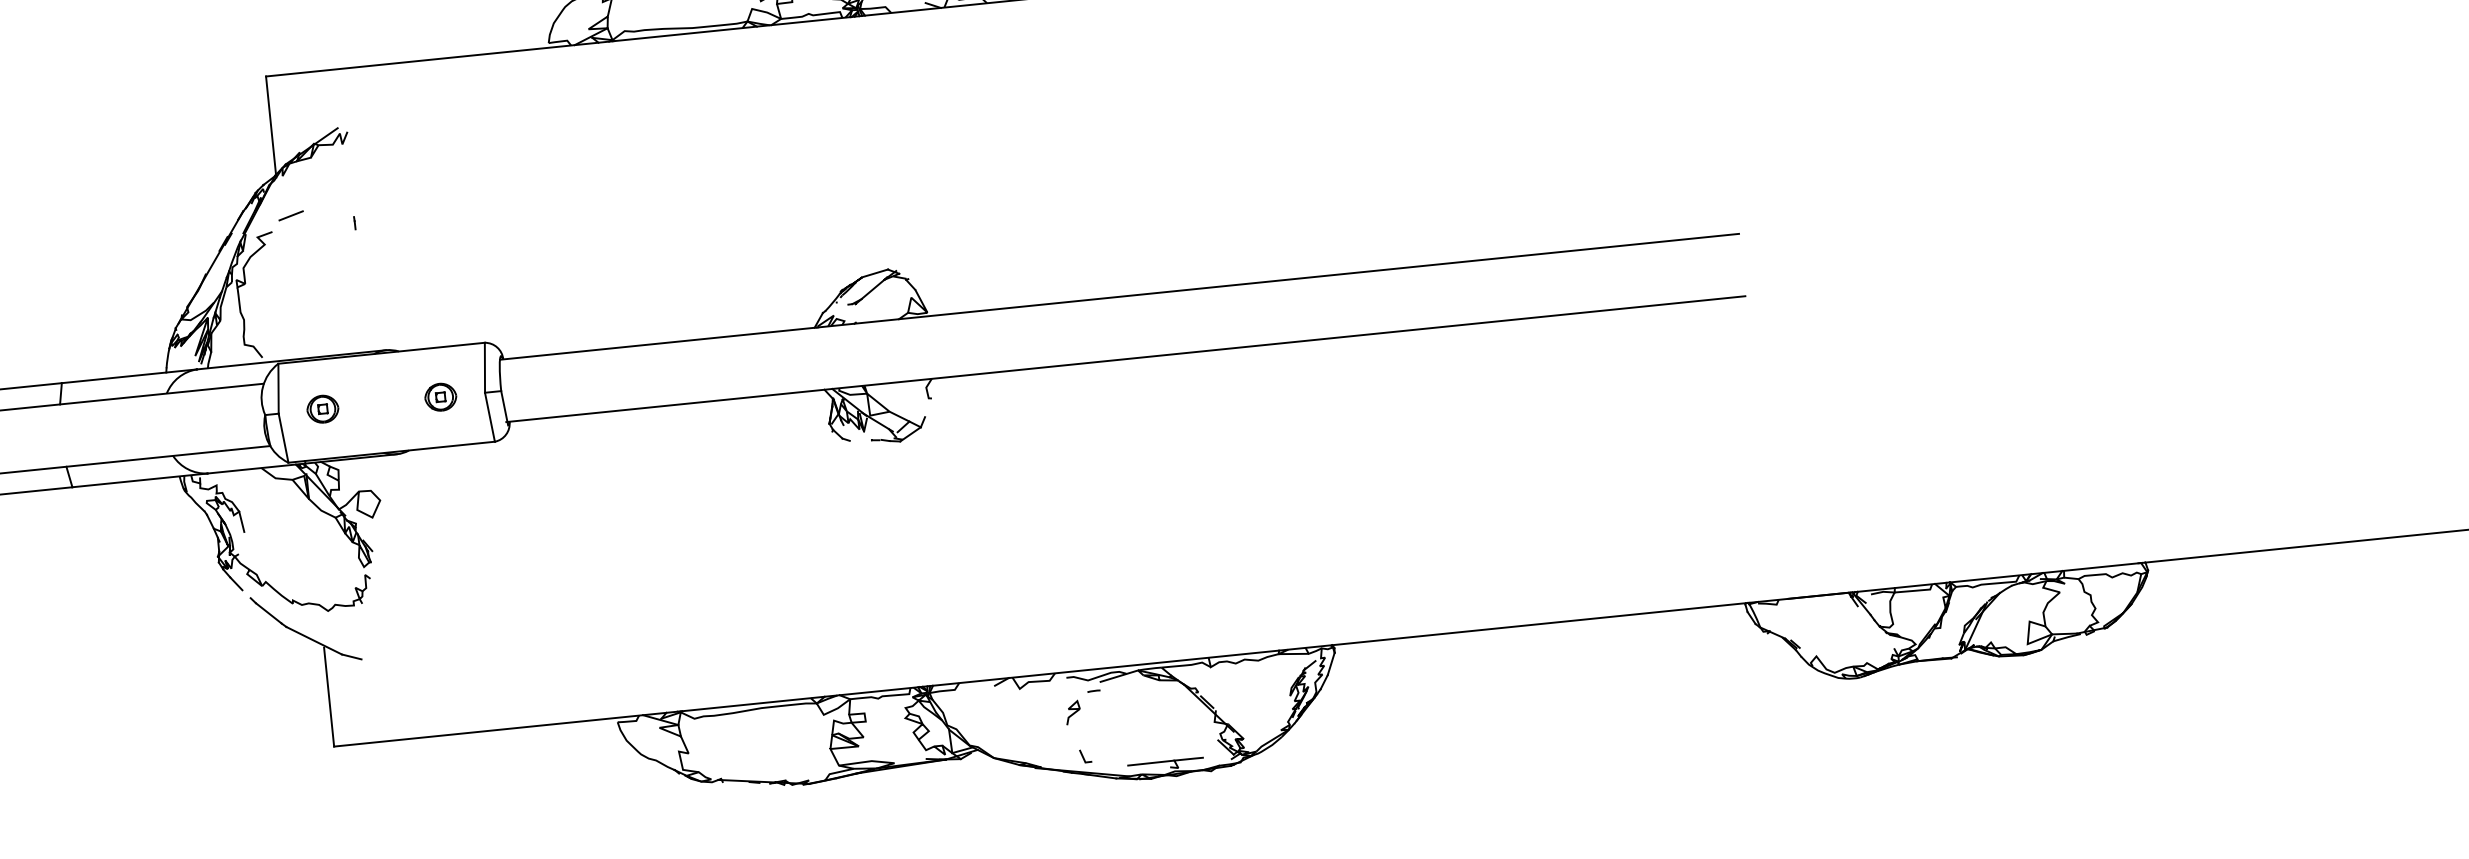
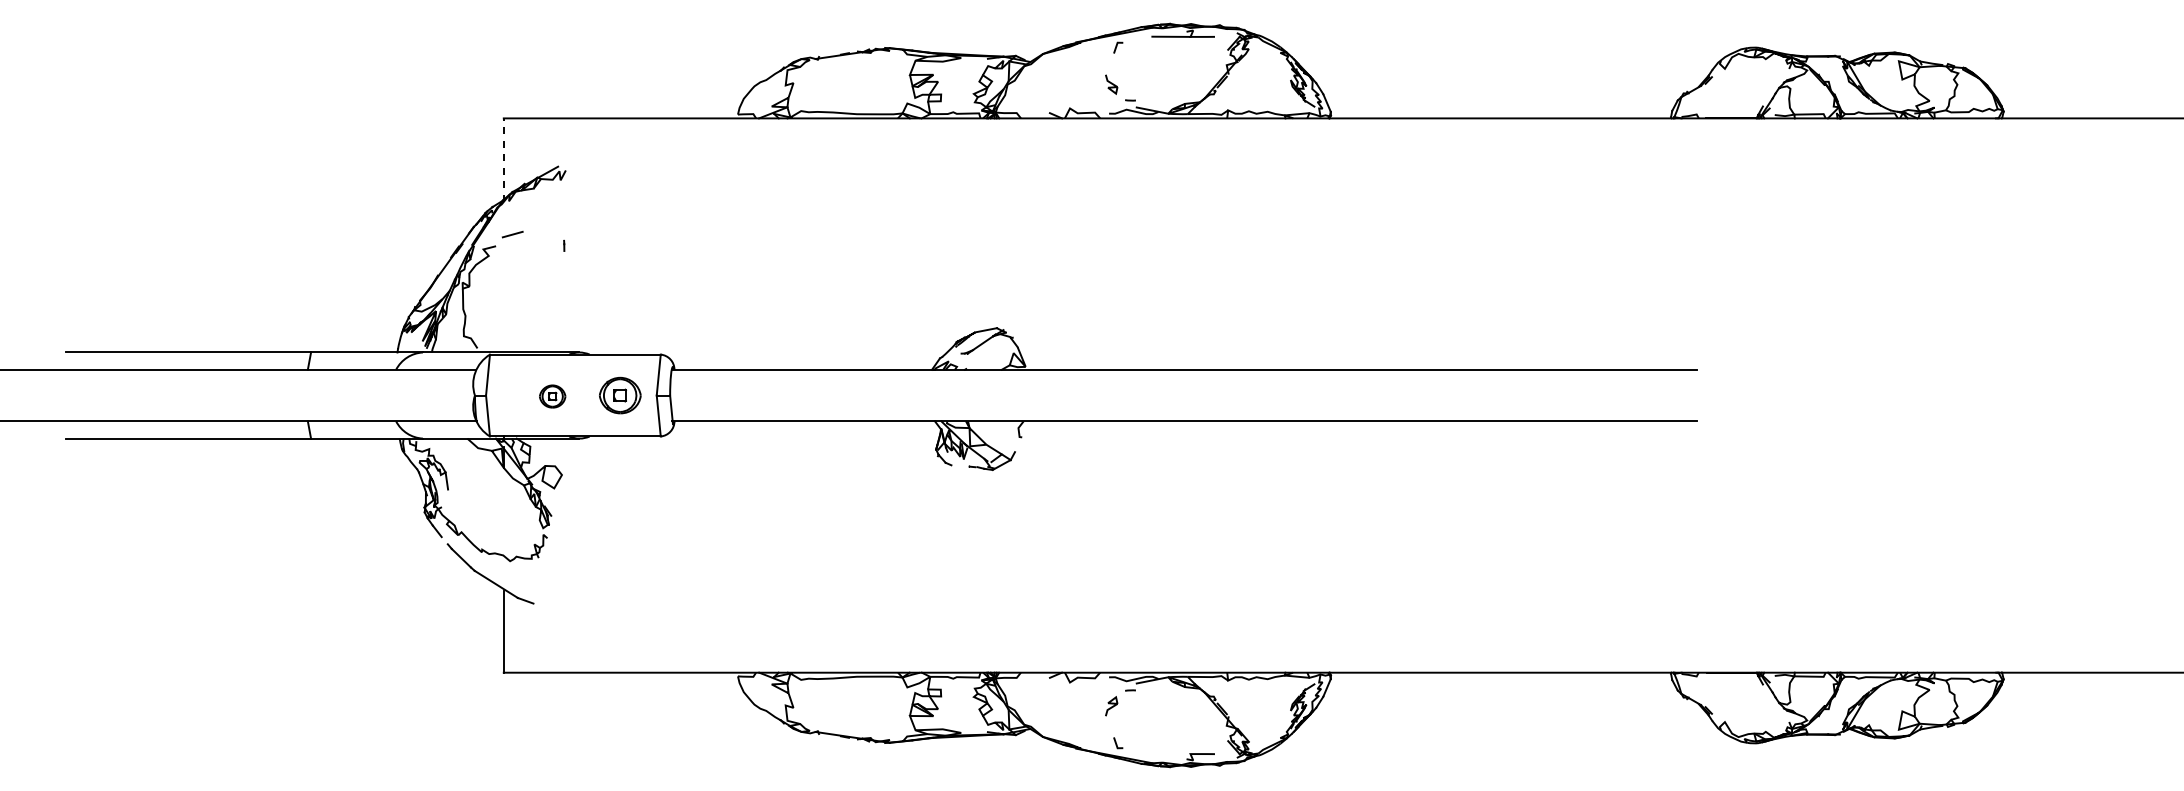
line: (270, 127) -> (503, 160), solid -> dashed
part: (439, 397) -> (619, 395), size x1.6
part: (322, 409) -> (552, 396), moved
line: (1151, 763) -> (1171, 754), removed

